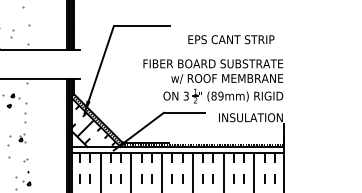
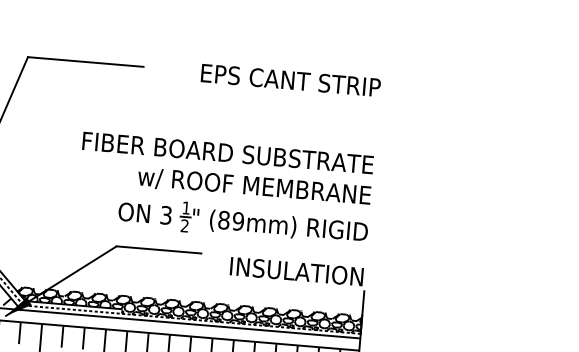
text: (231, 39) -> (291, 80), moved
hatch: (200, 140) -> (188, 310), added

